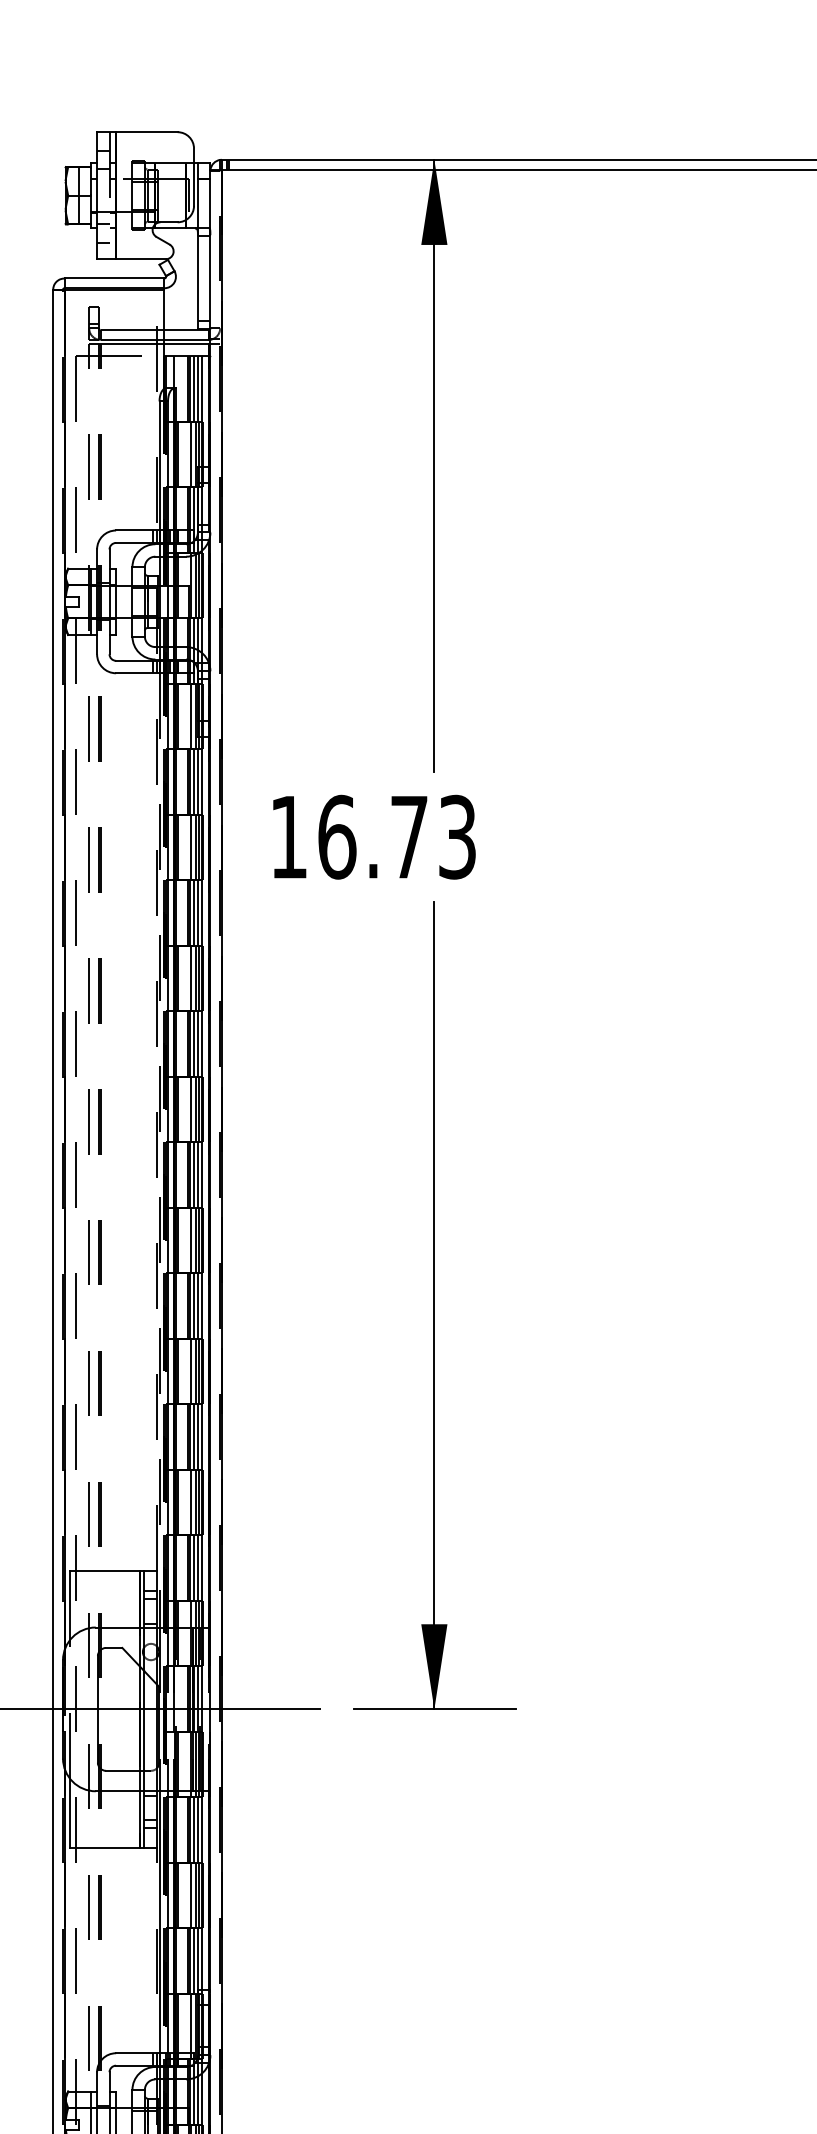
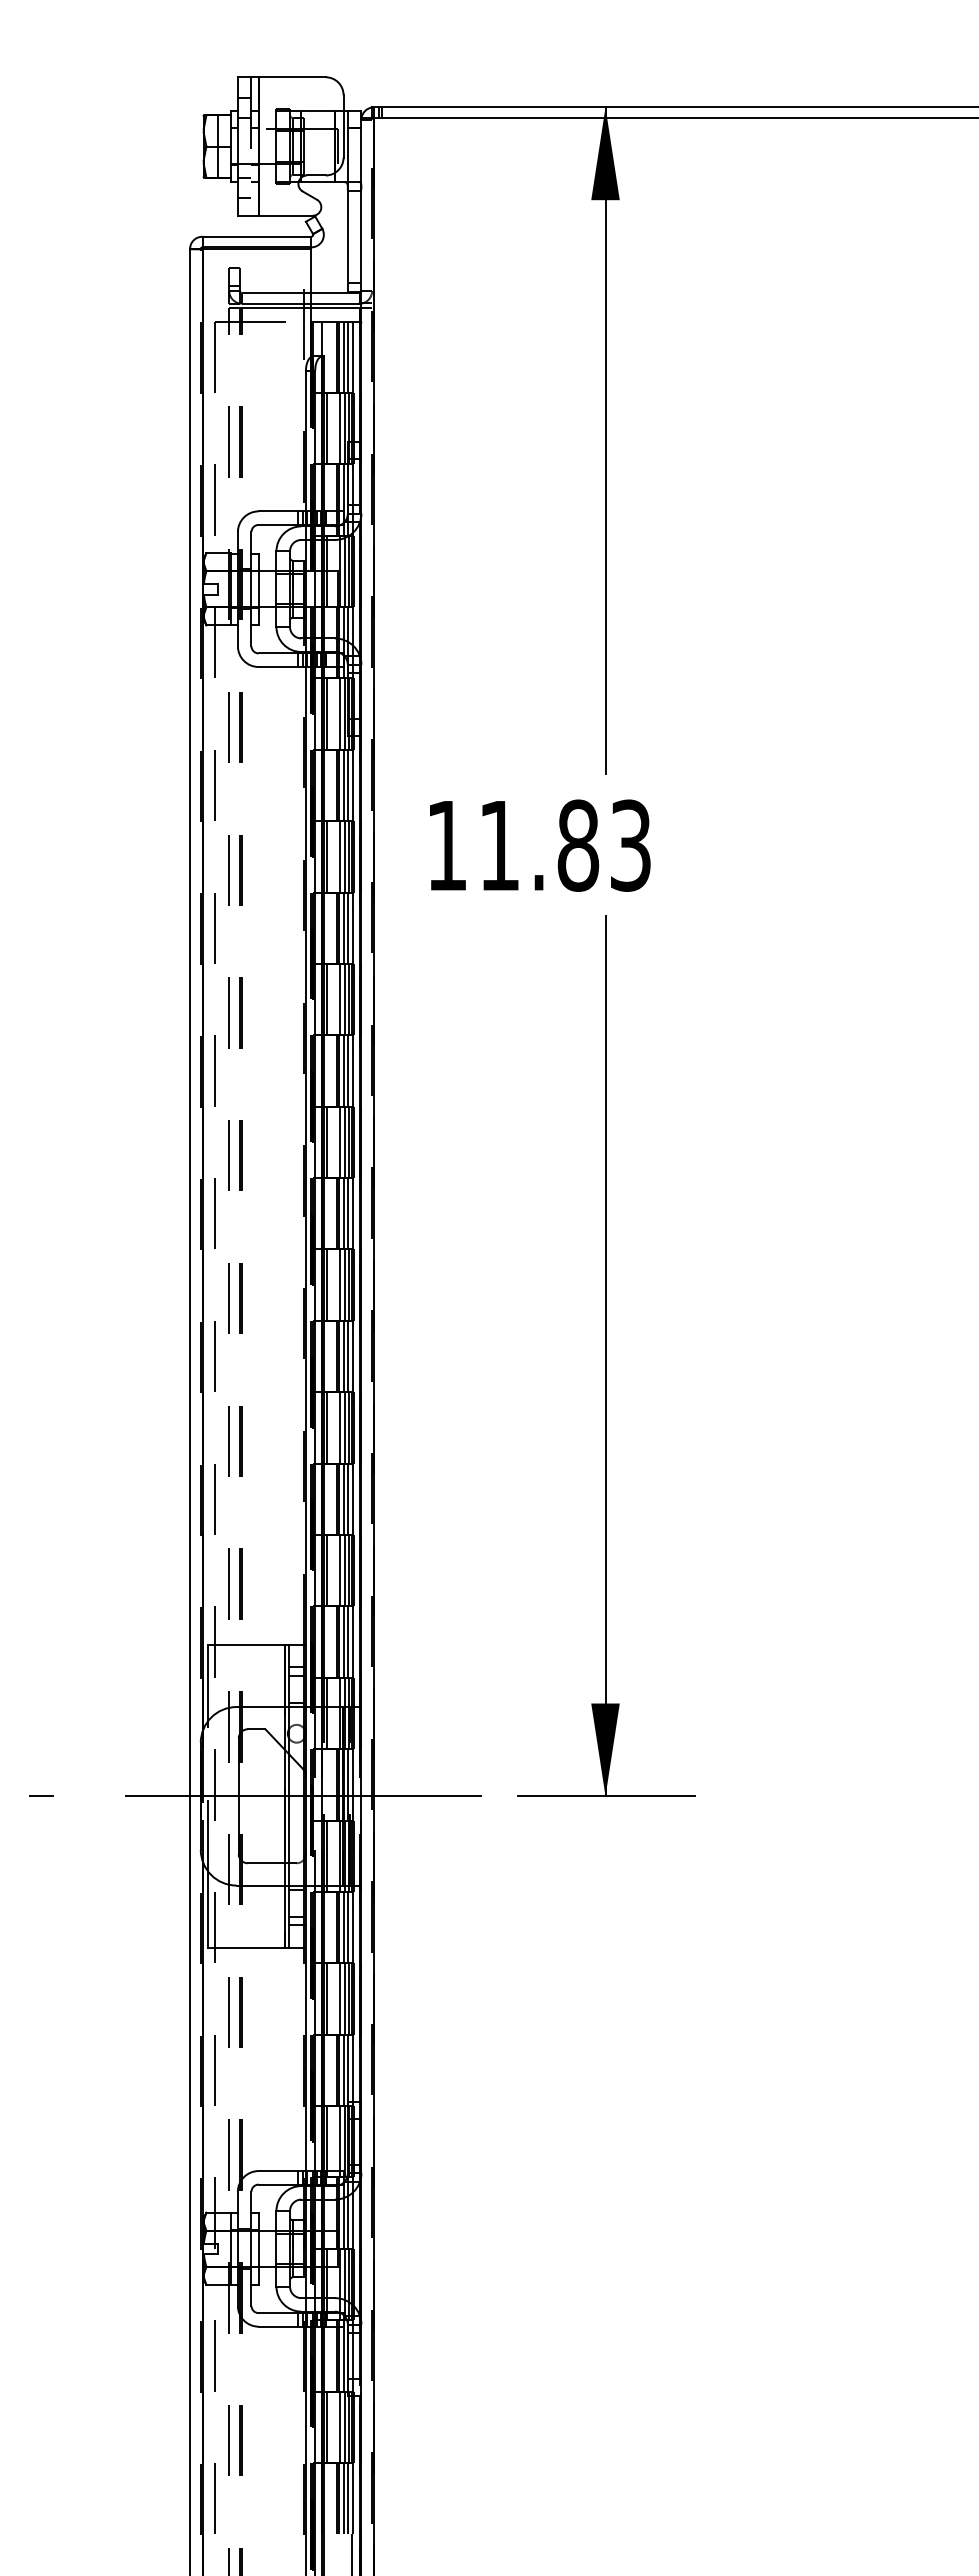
text: (373, 837) -> (539, 845), 16.73 -> 11.83
line: (159, 1150) -> (305, 1187), dashed -> solid

